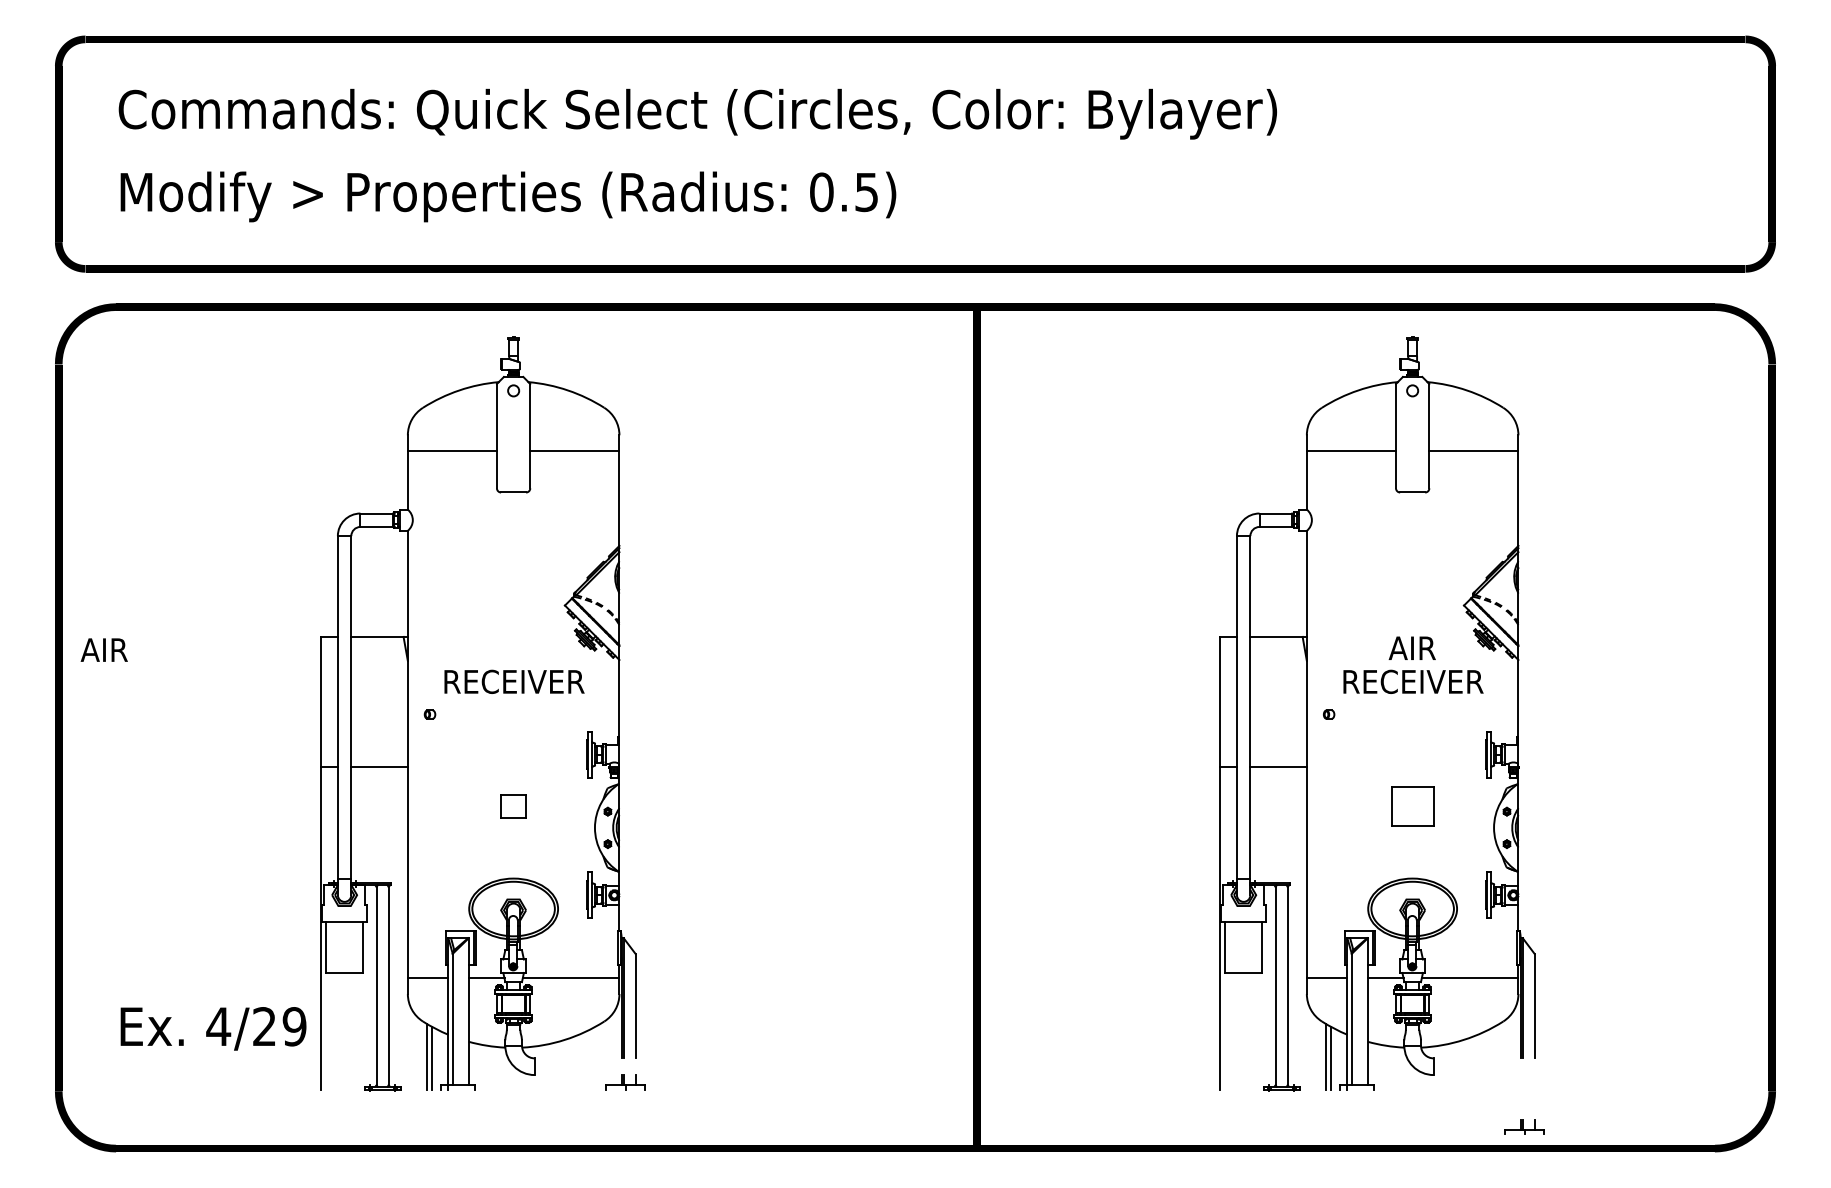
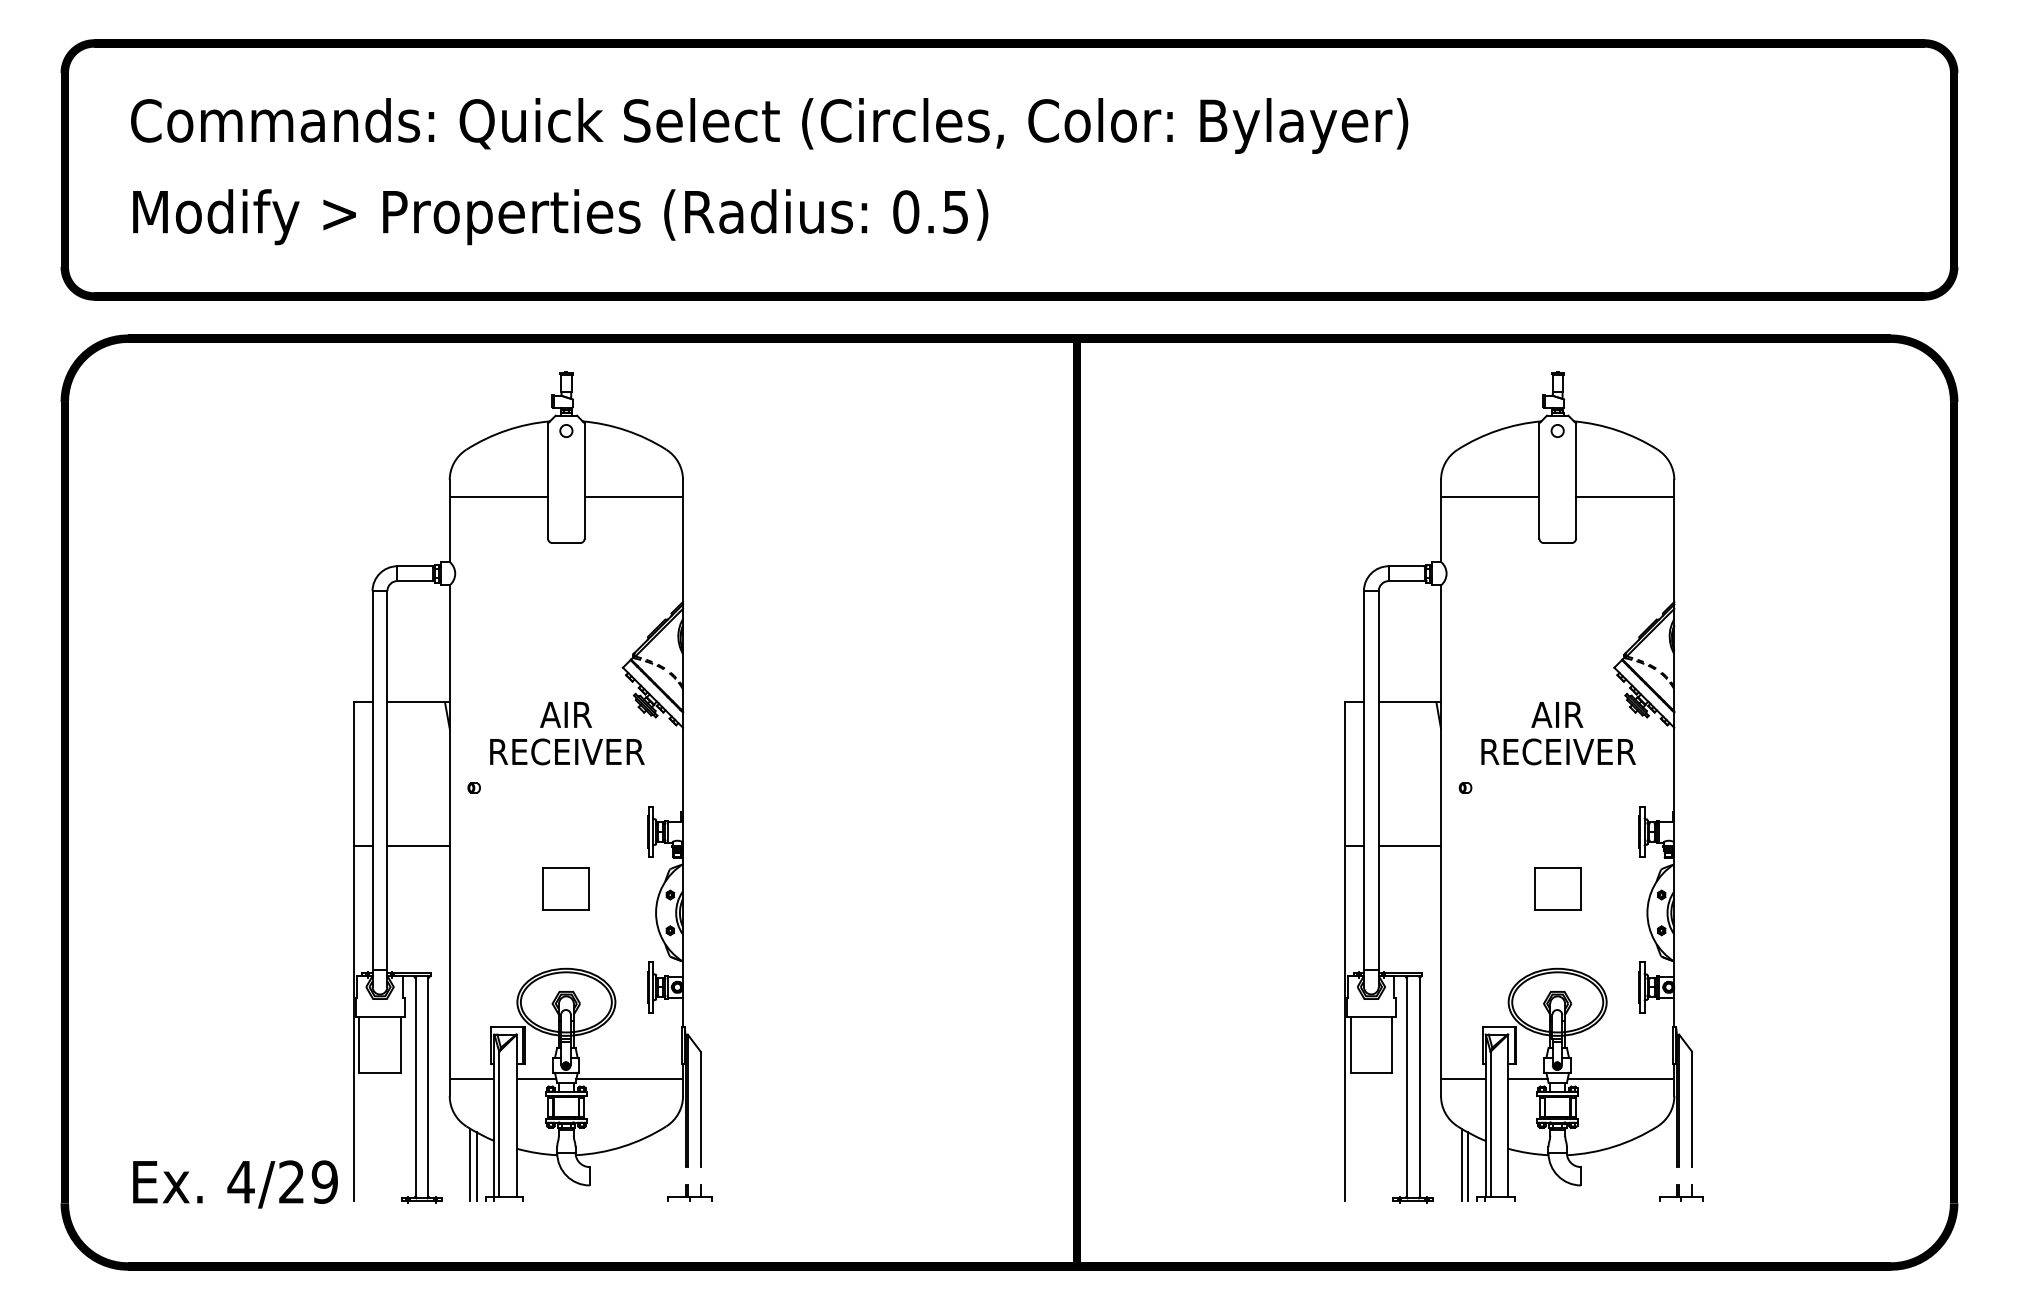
text: (103, 649) -> (565, 714), moved
part: (512, 805) -> (565, 888), size x1.67
text: (213, 1028) -> (235, 1184), moved
part: (1524, 1125) -> (1681, 1192), moved

